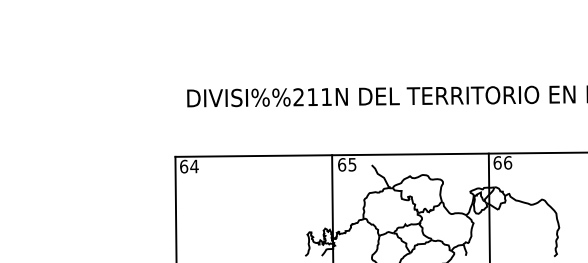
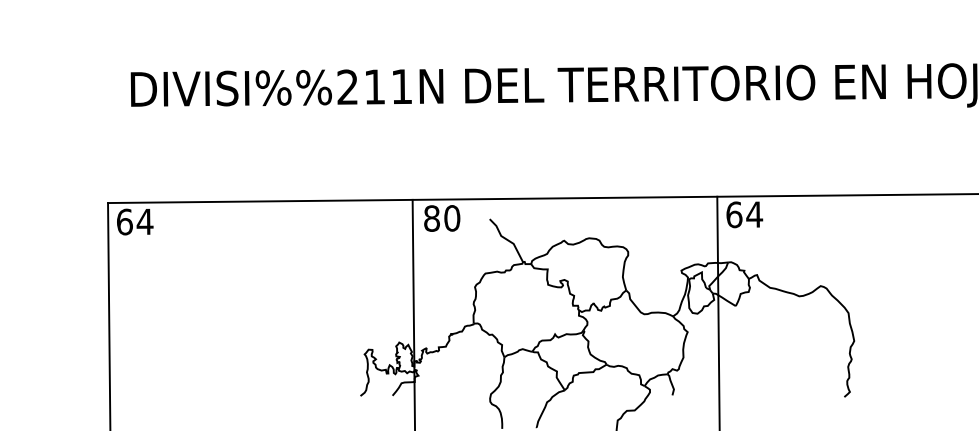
text: (507, 162) -> (753, 214), 66 -> 64
text: (347, 164) -> (442, 217), 65 -> 80

